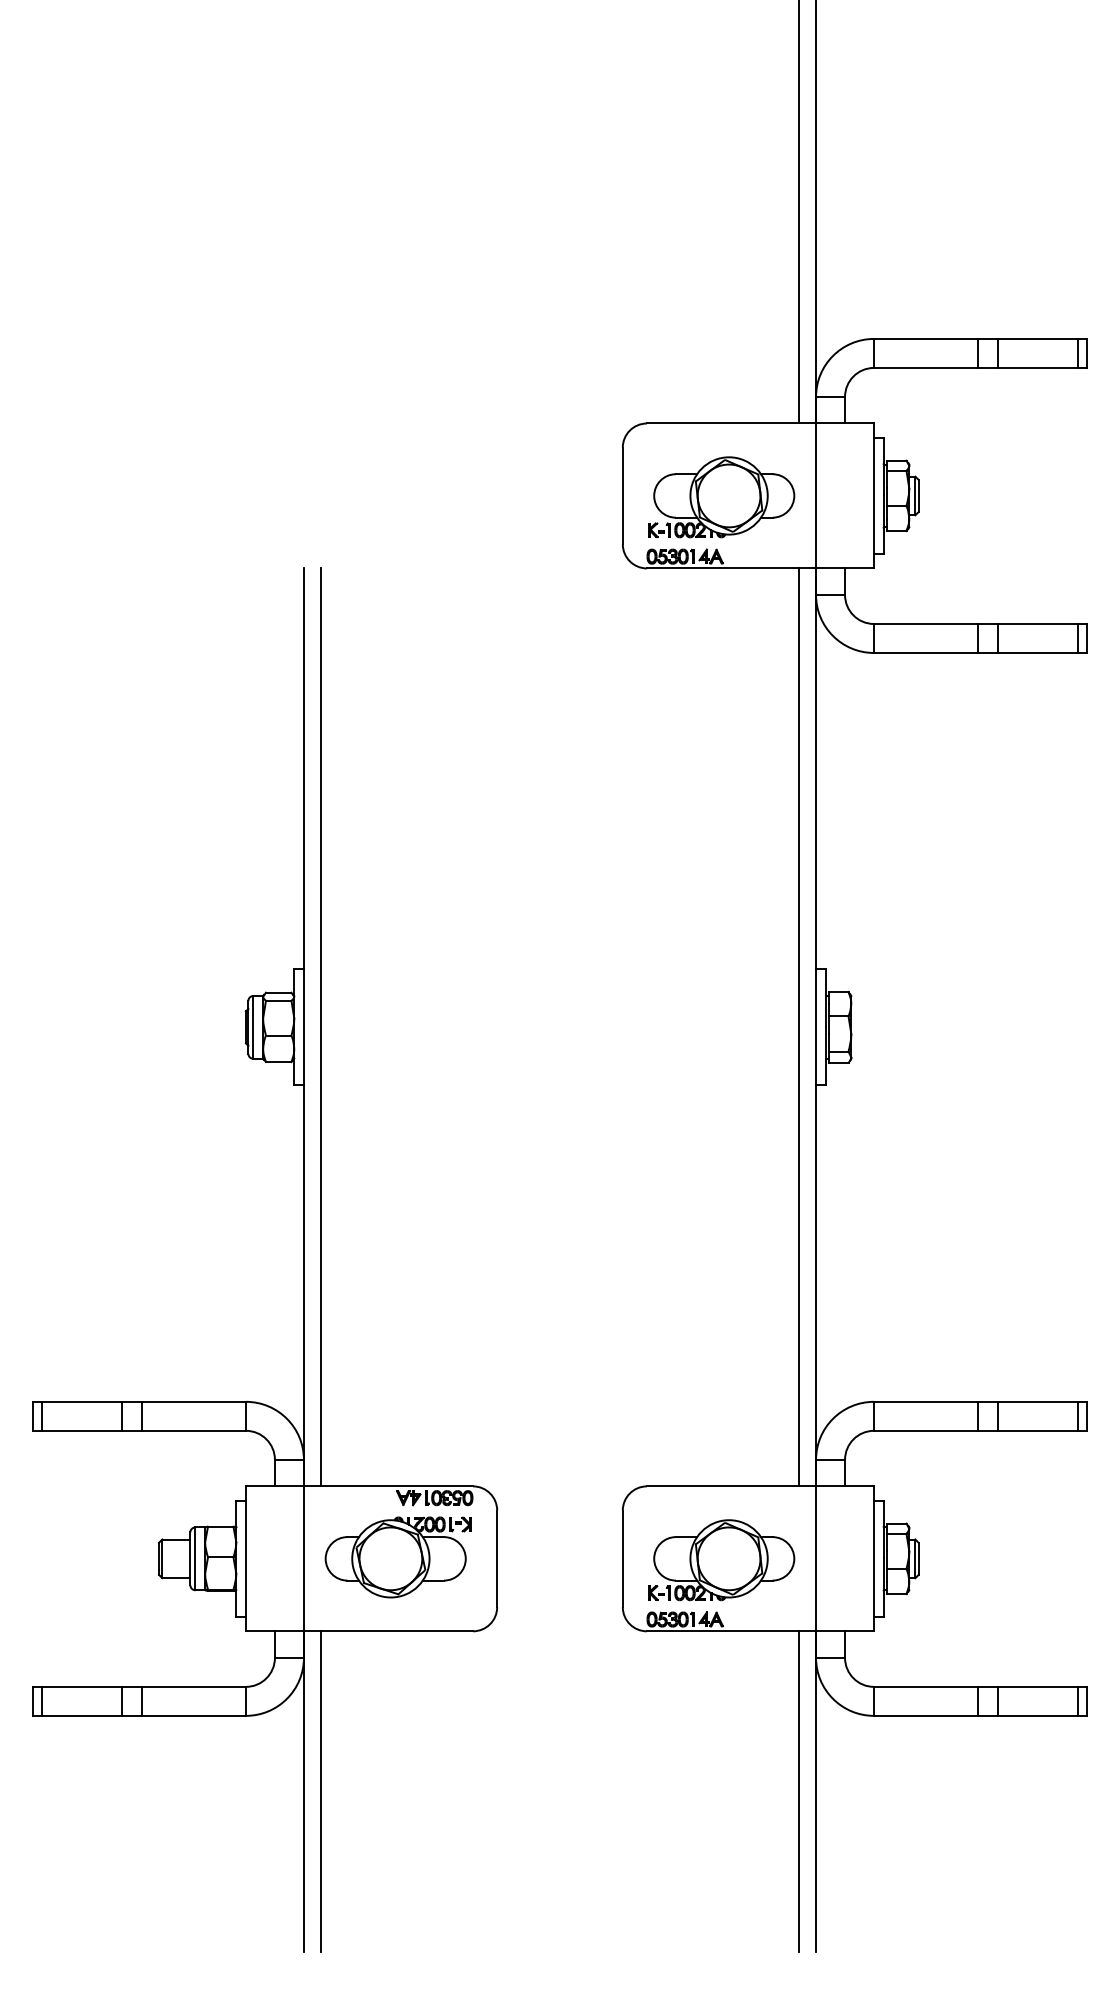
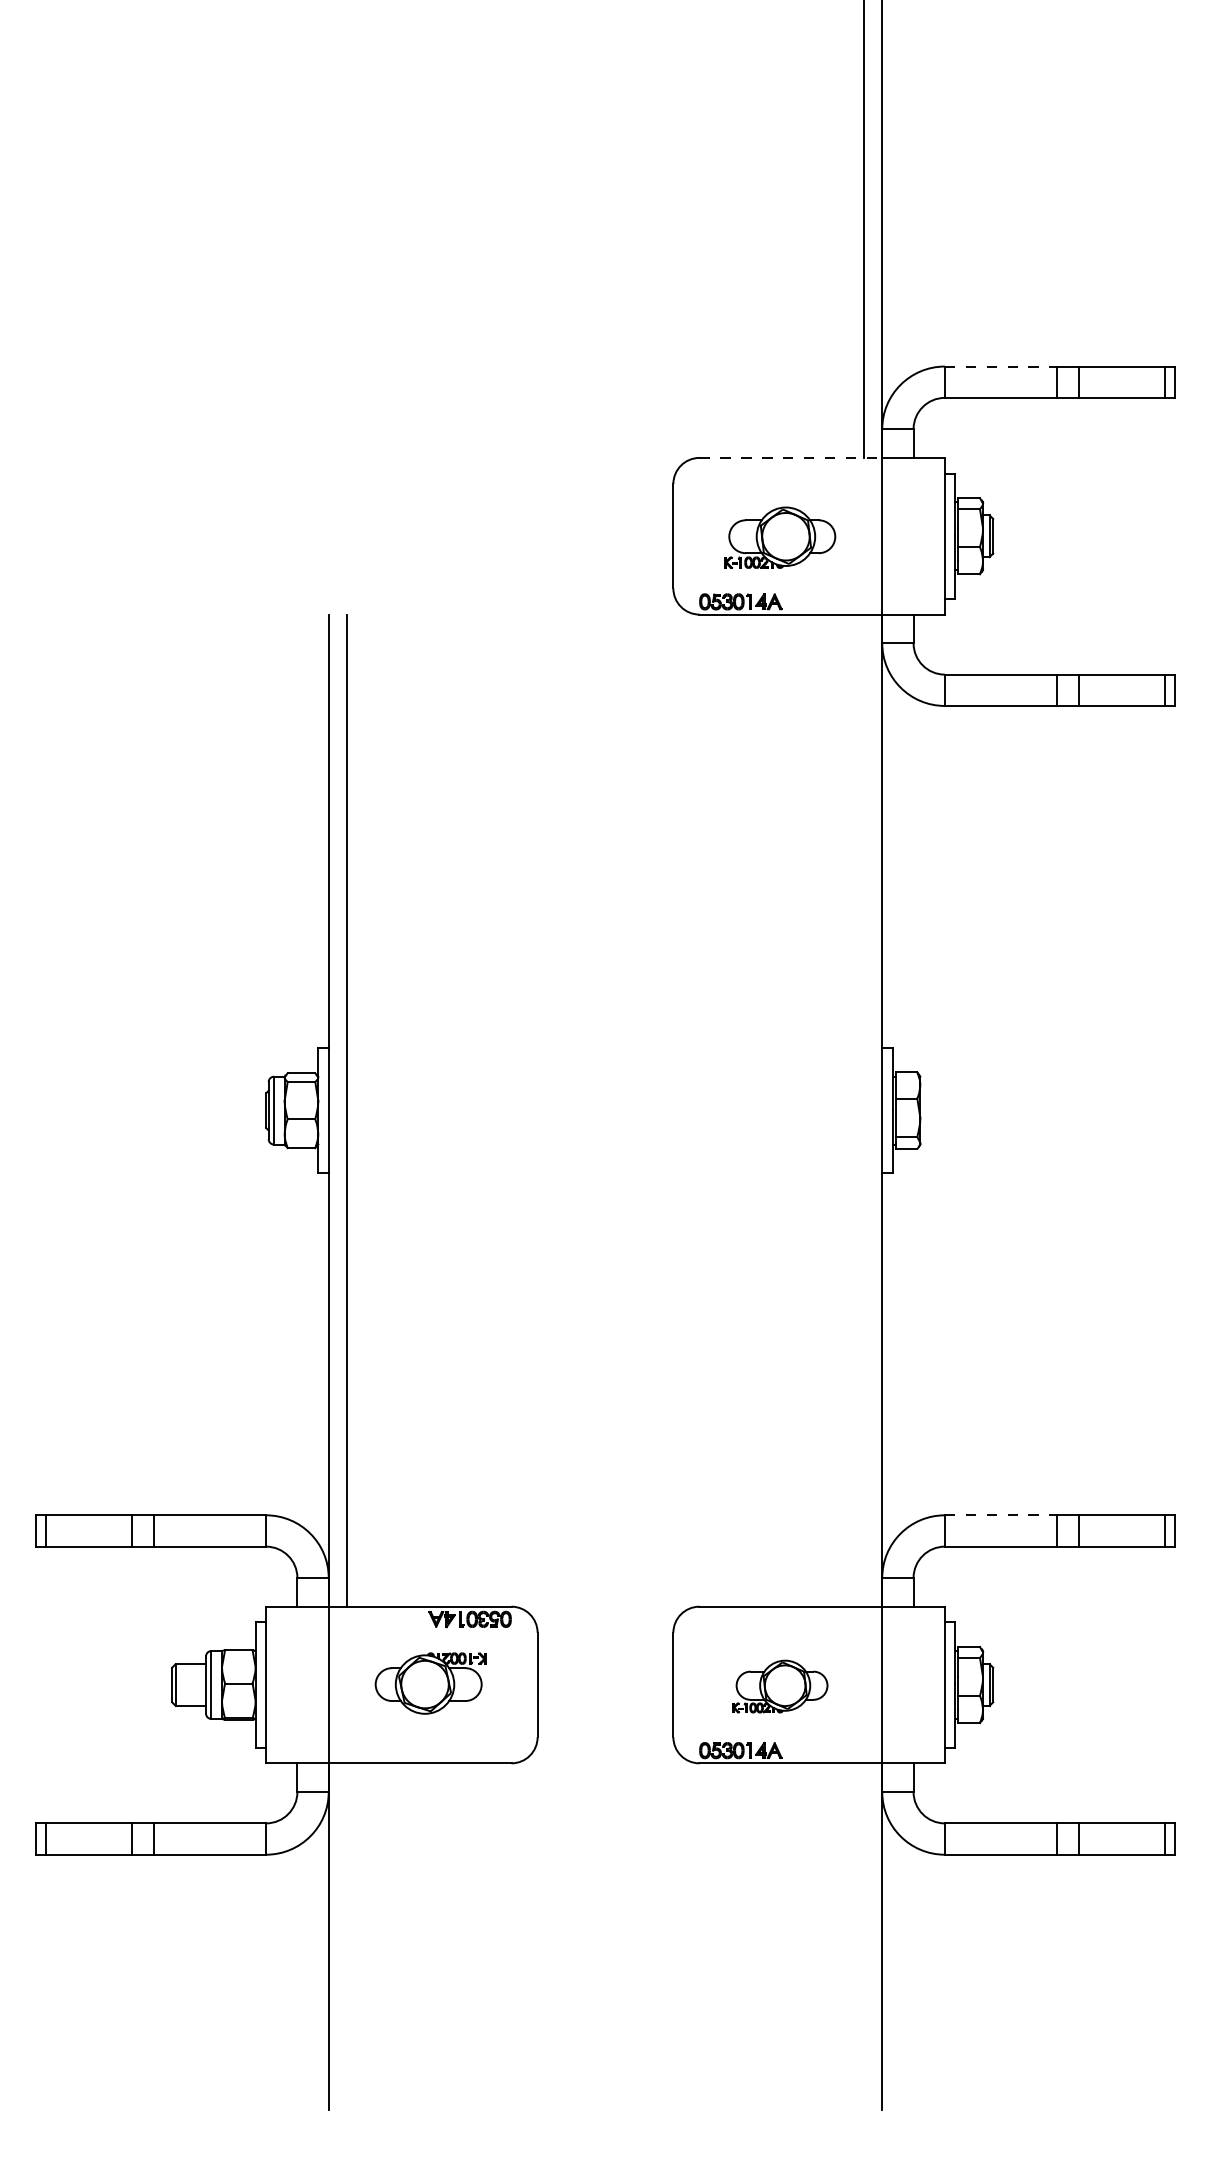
line: (926, 338) -> (1001, 366), solid -> dashed
line: (731, 423) -> (790, 457), solid -> dashed
part: (721, 497) -> (780, 537), size x0.7
line: (799, 1027) -> (864, 1110), removed
line: (926, 1401) -> (1001, 1514), solid -> dashed
part: (397, 1557) -> (429, 1683), size x0.7
part: (721, 1560) -> (780, 1686), size x0.6
line: (320, 1791) -> (346, 1936), removed
line: (799, 1791) -> (864, 1936), removed

